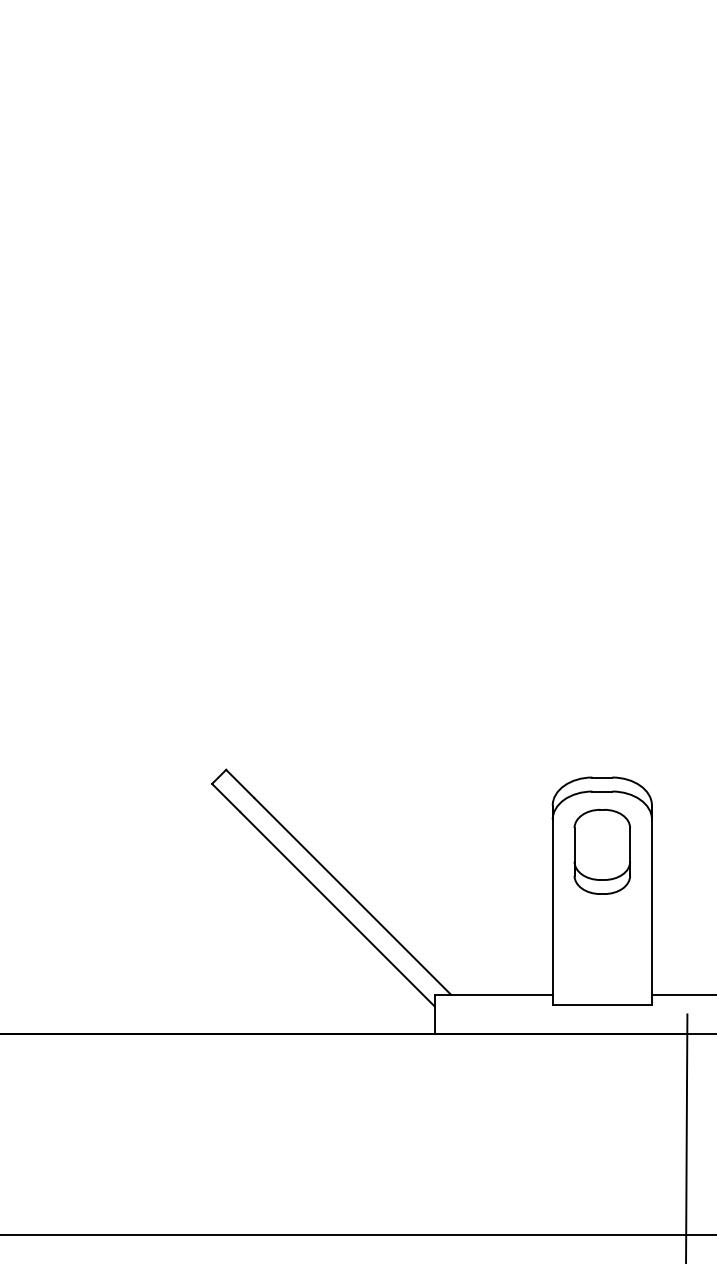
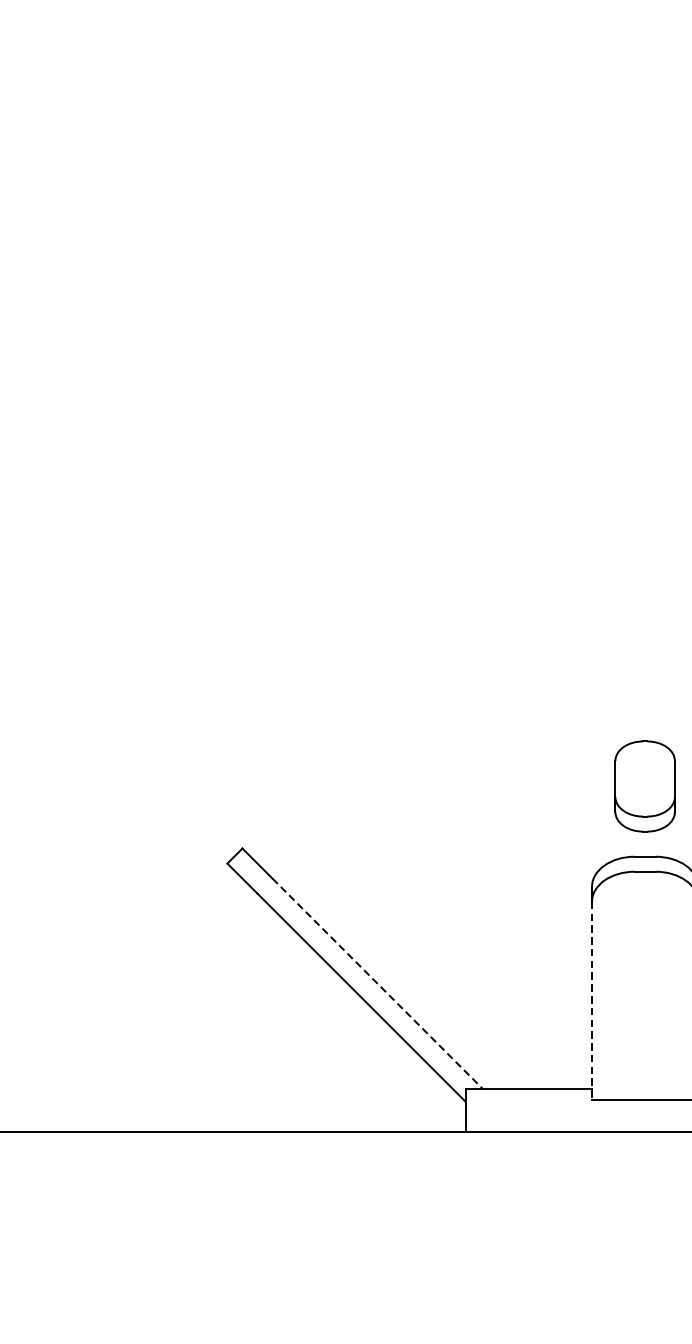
part: (601, 851) -> (644, 786), moved
line: (352, 896) -> (377, 984), solid -> dashed
line: (552, 912) -> (591, 1001), solid -> dashed

